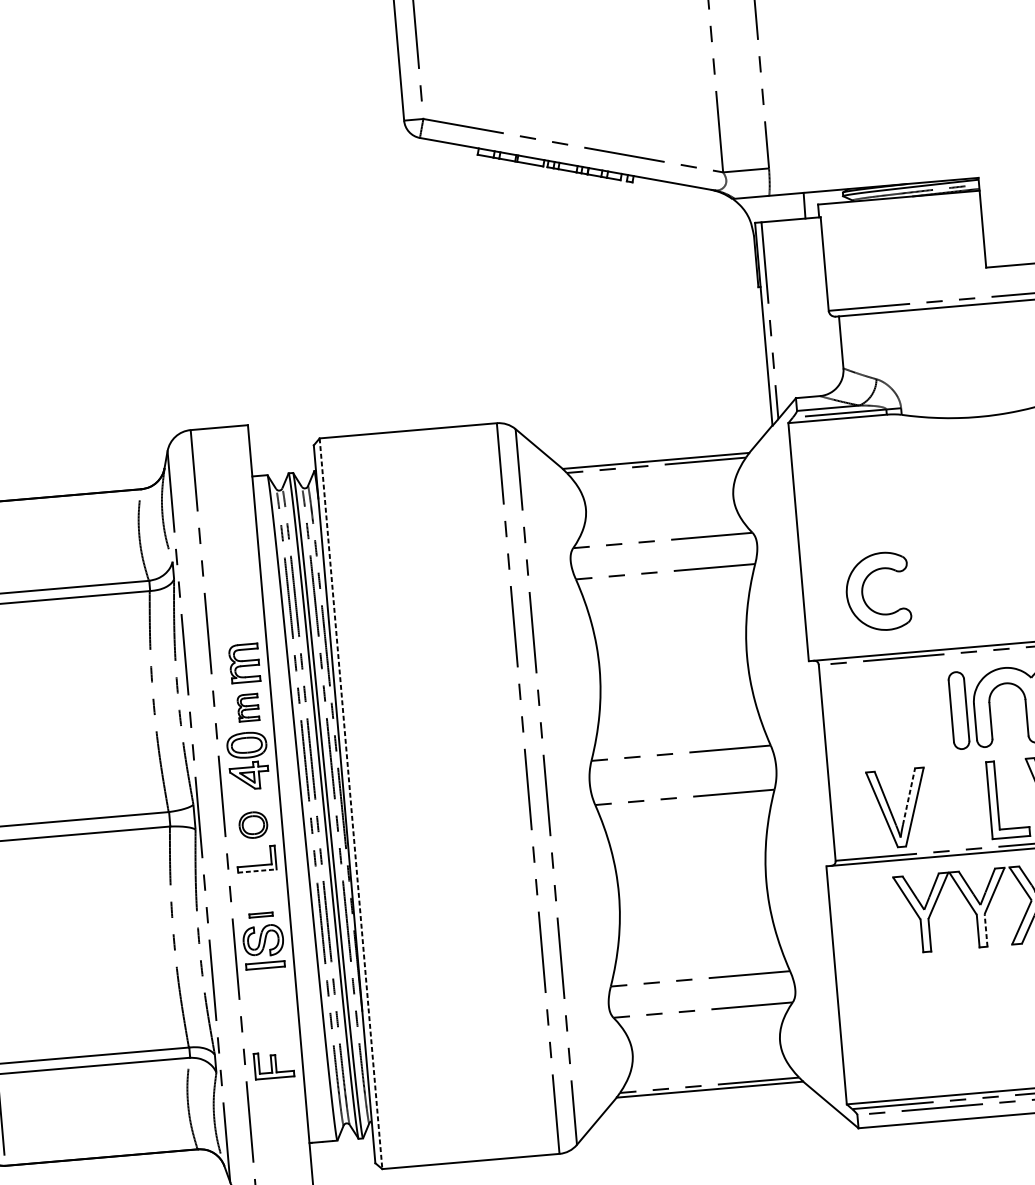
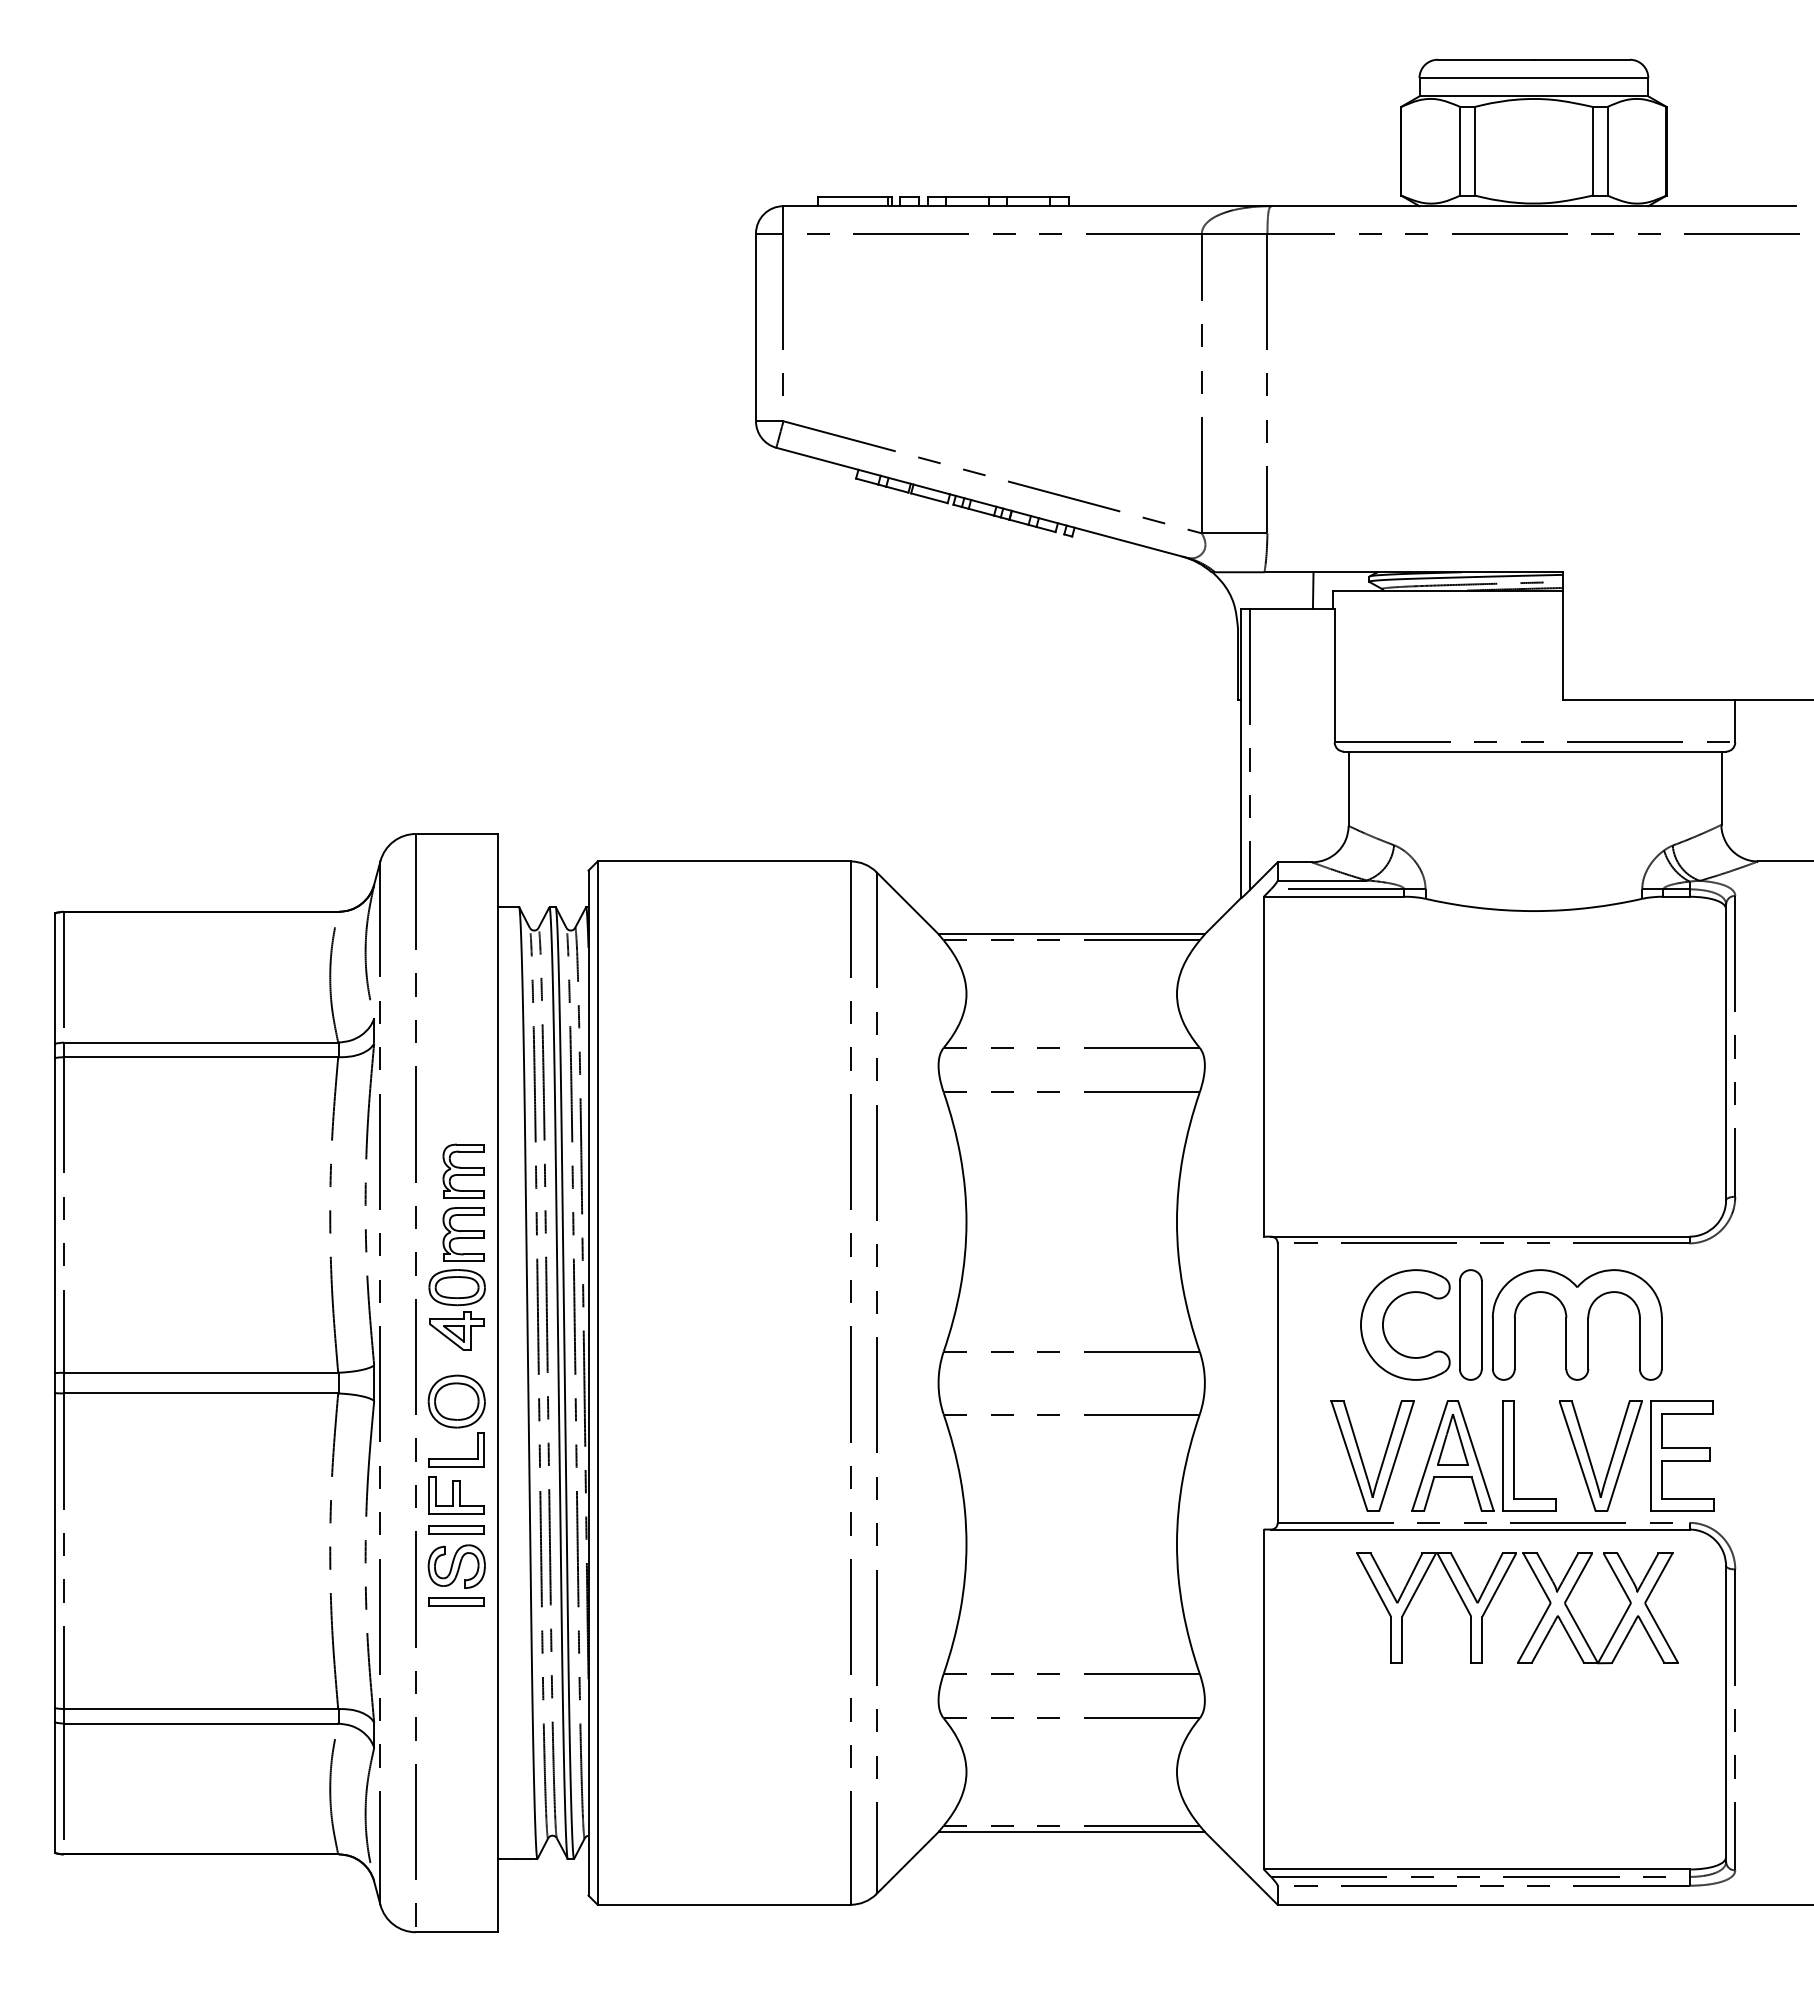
part: (863, 590) -> (1384, 1321), moved
part: (248, 707) -> (463, 1234), size x1.43
line: (909, 796) -> (1389, 1440), dashed -> solid
part: (954, 803) -> (1452, 1455), added
line: (350, 804) -> (597, 1383), dashed -> solid
part: (253, 825) -> (456, 1401), size x1.43
line: (257, 871) -> (457, 1467), dashed -> solid
part: (260, 914) -> (456, 1529), size x1.67
line: (986, 930) -> (1482, 1639), dashed -> solid
part: (273, 1065) -> (456, 1495), moved

